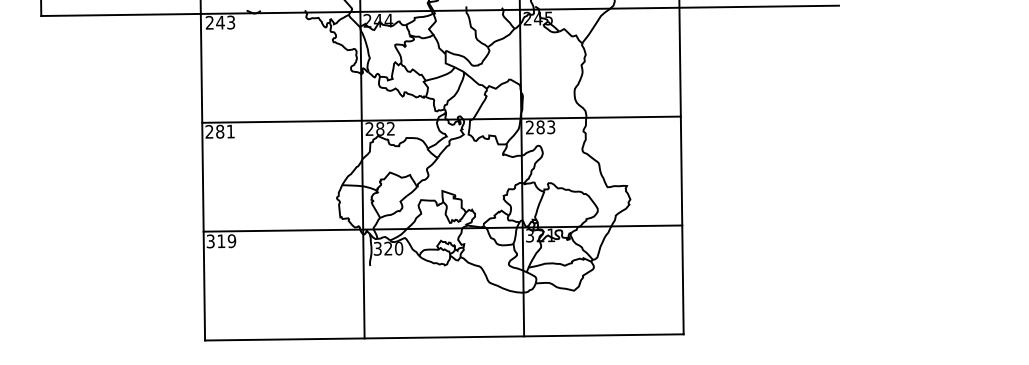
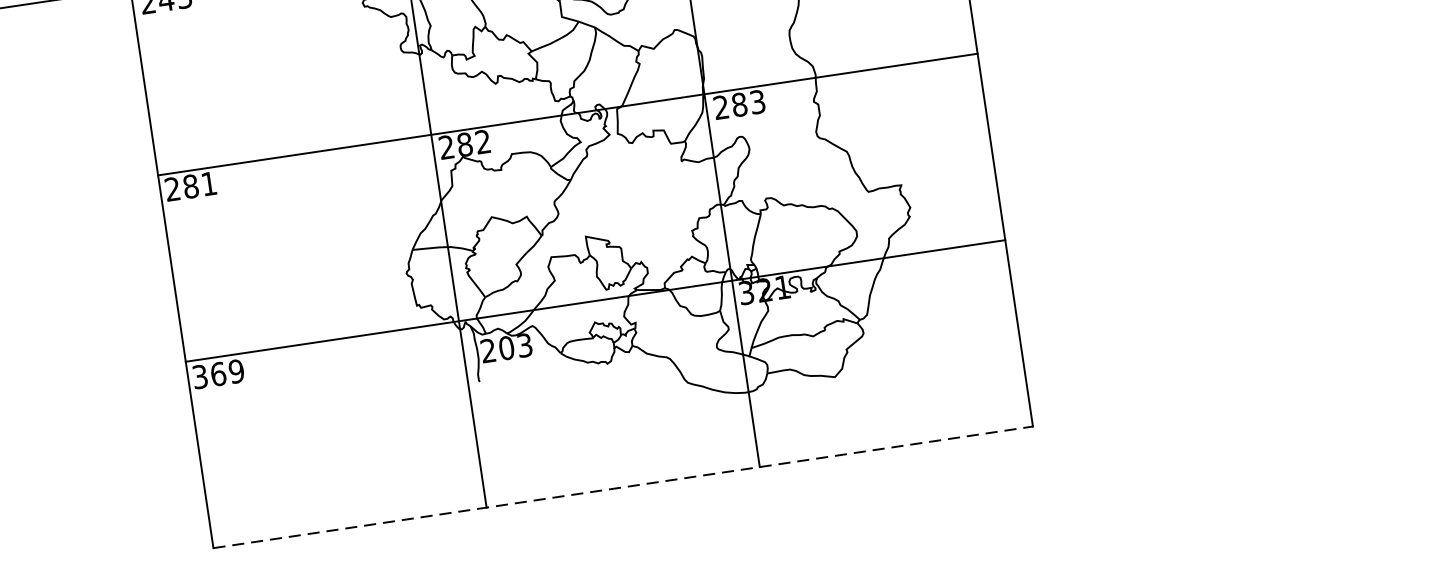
text: (221, 241) -> (218, 374), 319 -> 369
text: (388, 248) -> (506, 347), 320 -> 203
line: (444, 337) -> (623, 487), solid -> dashed

